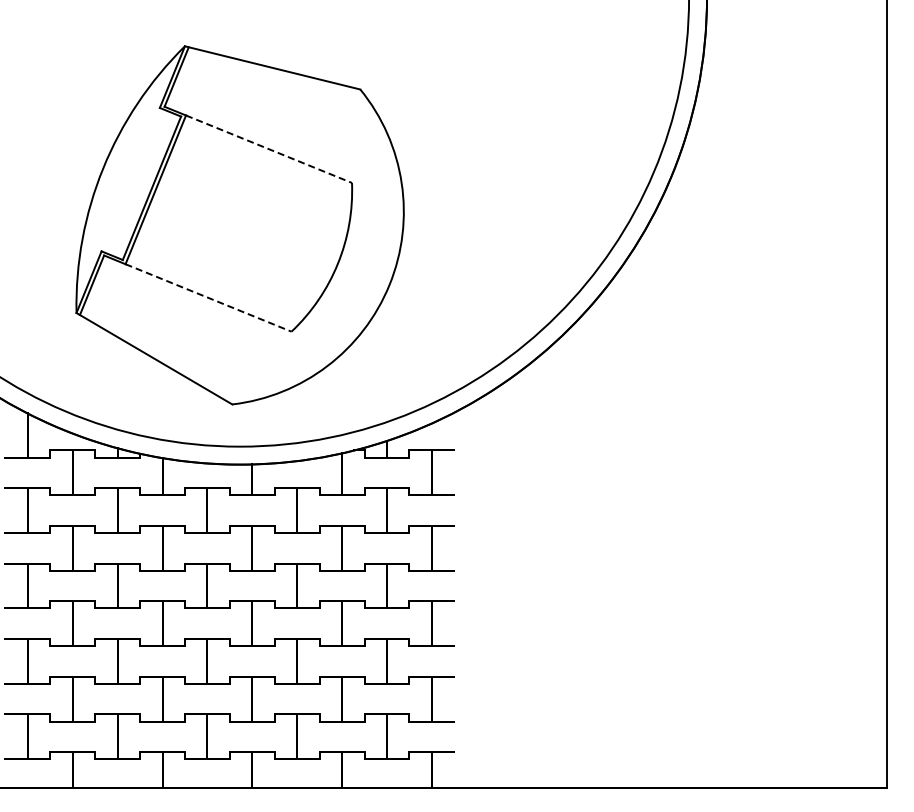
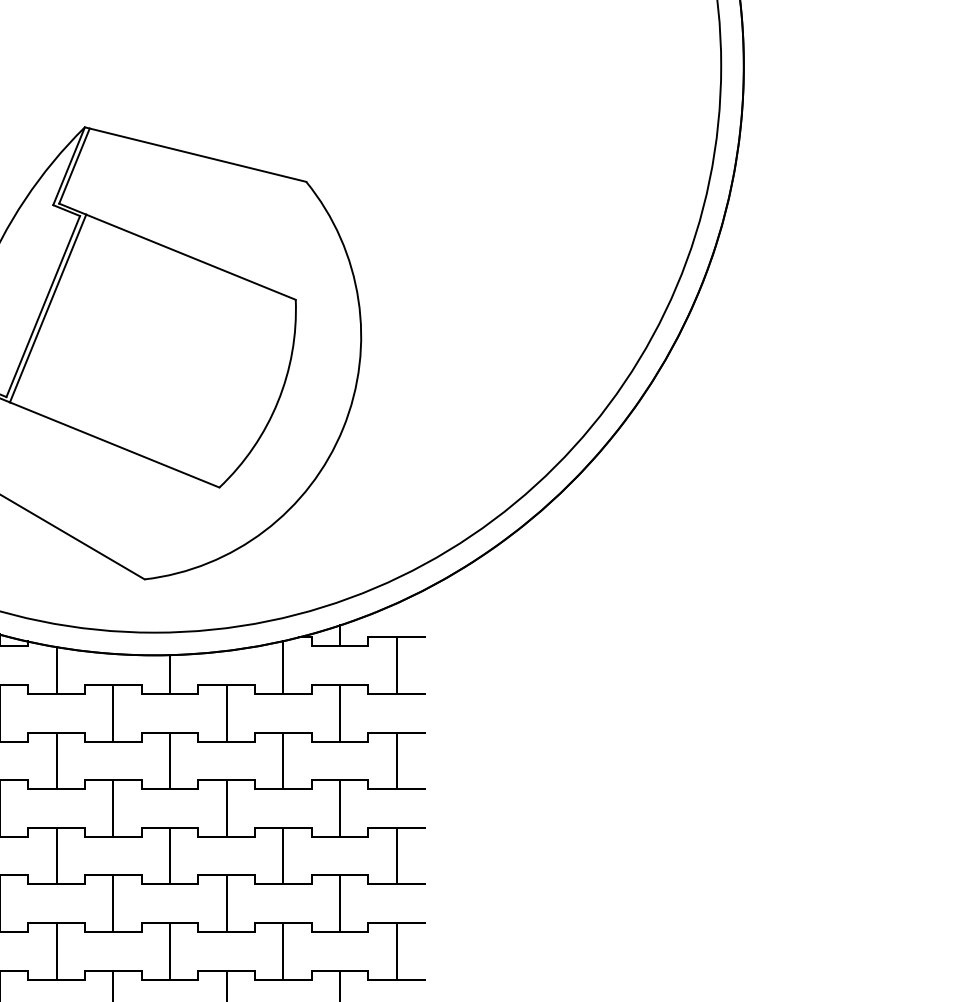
line: (269, 149) -> (191, 257), dashed -> solid
line: (208, 297) -> (114, 444), dashed -> solid

